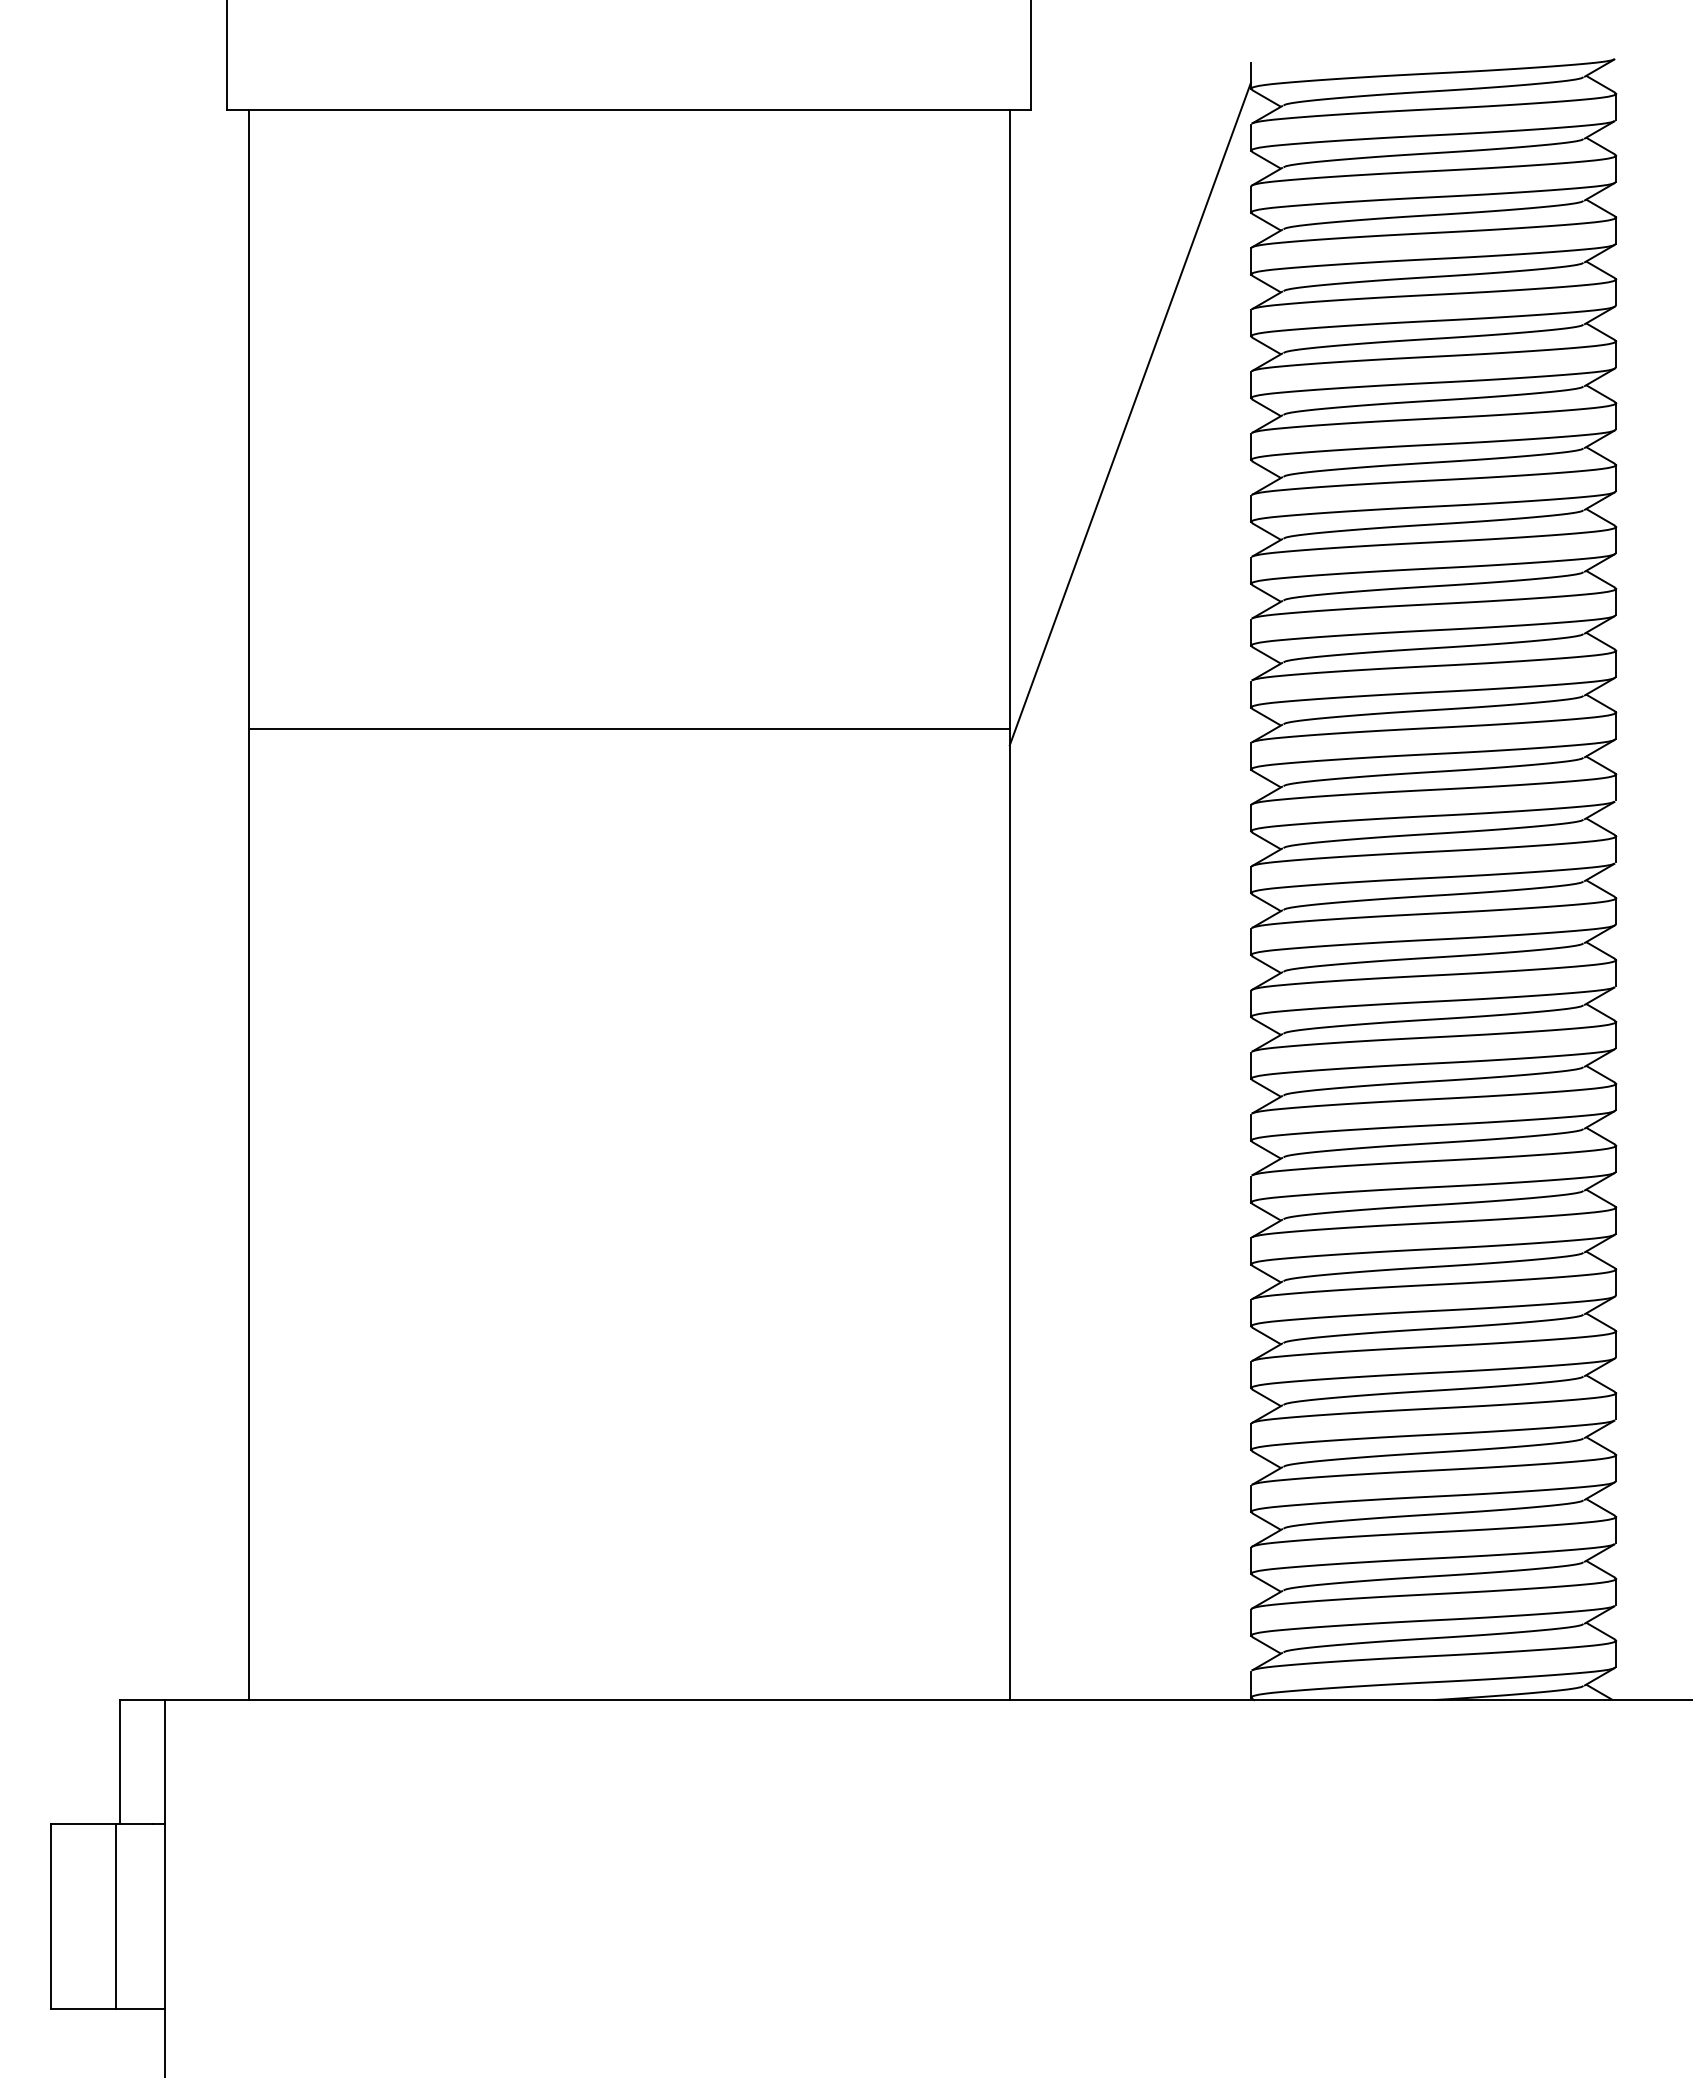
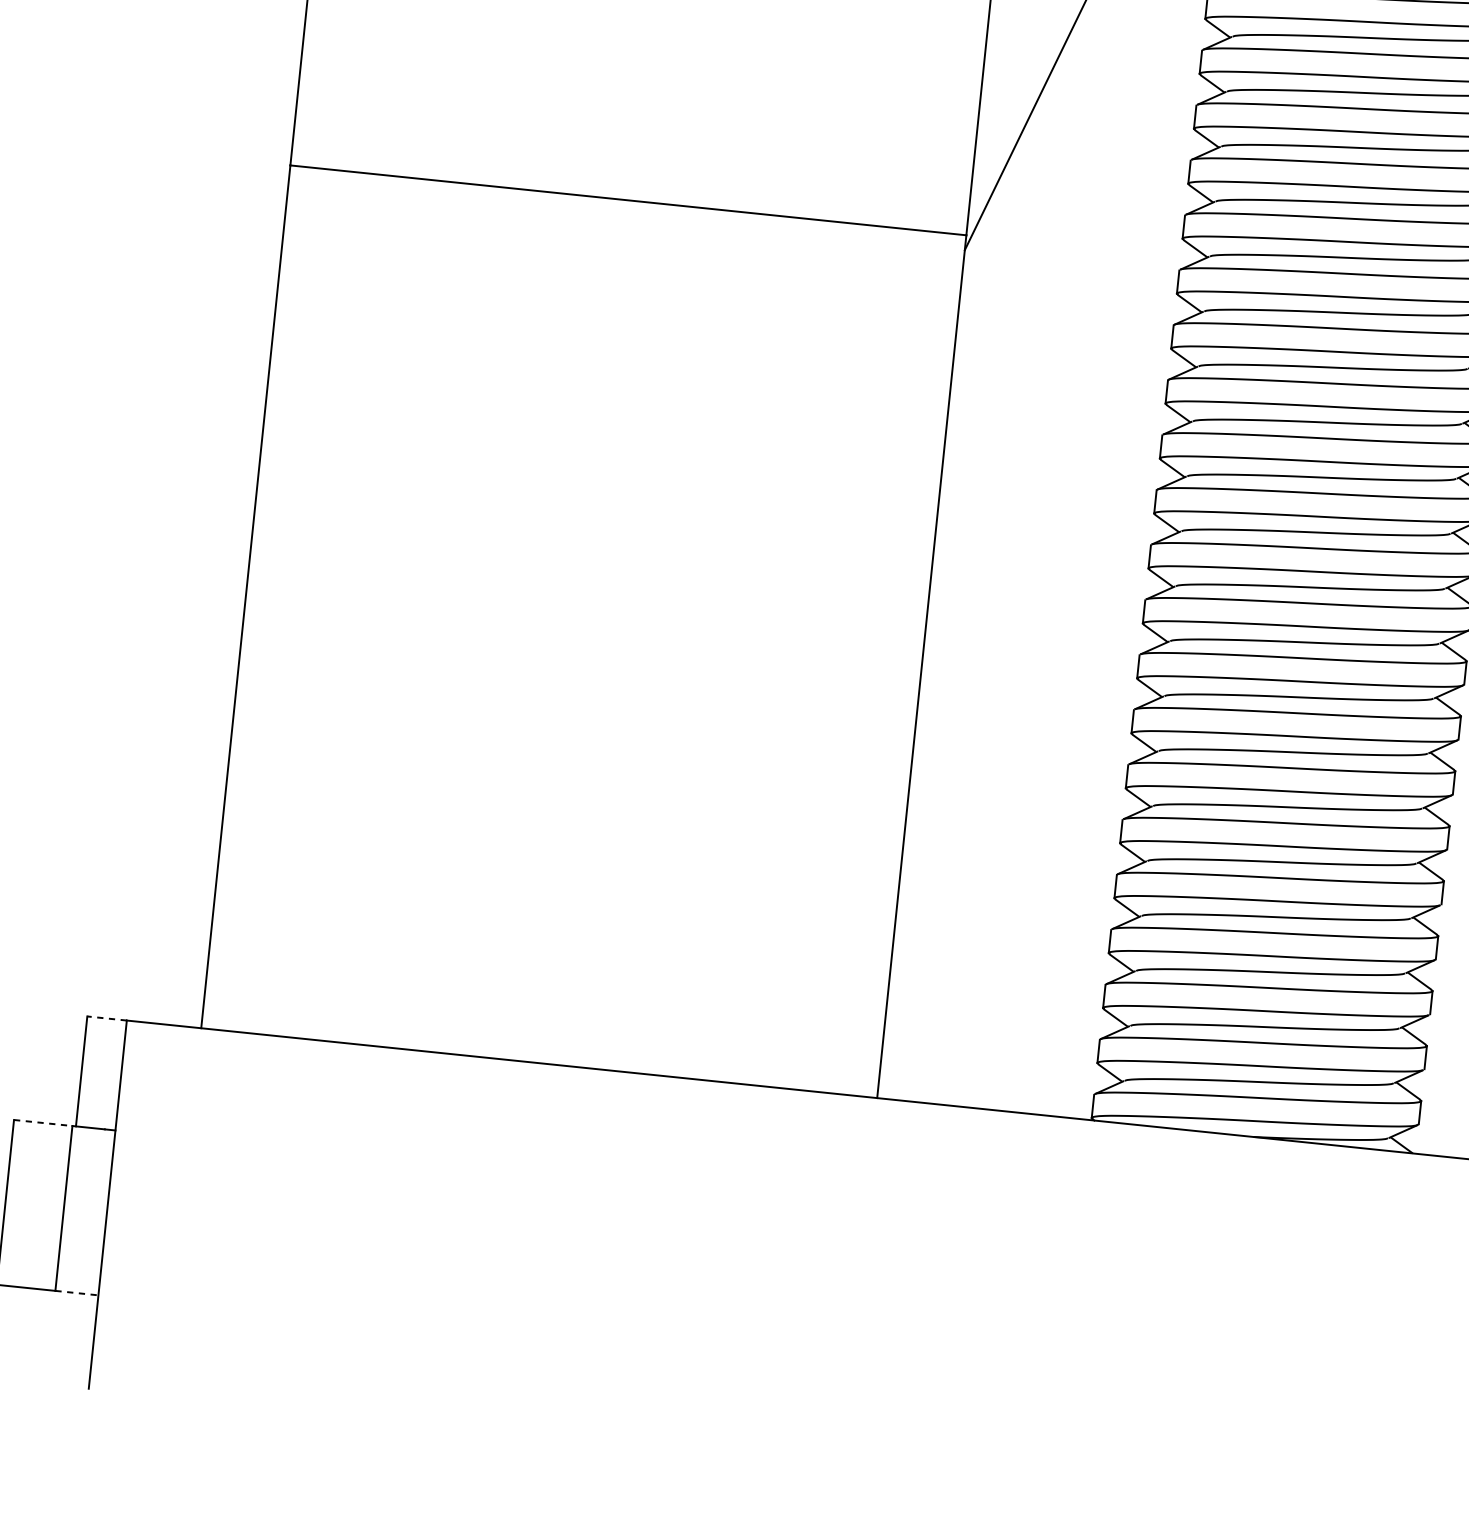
line: (142, 1700) -> (106, 1018), solid -> dashed
line: (83, 1823) -> (43, 1122), solid -> dashed
line: (141, 2009) -> (77, 1293), solid -> dashed

